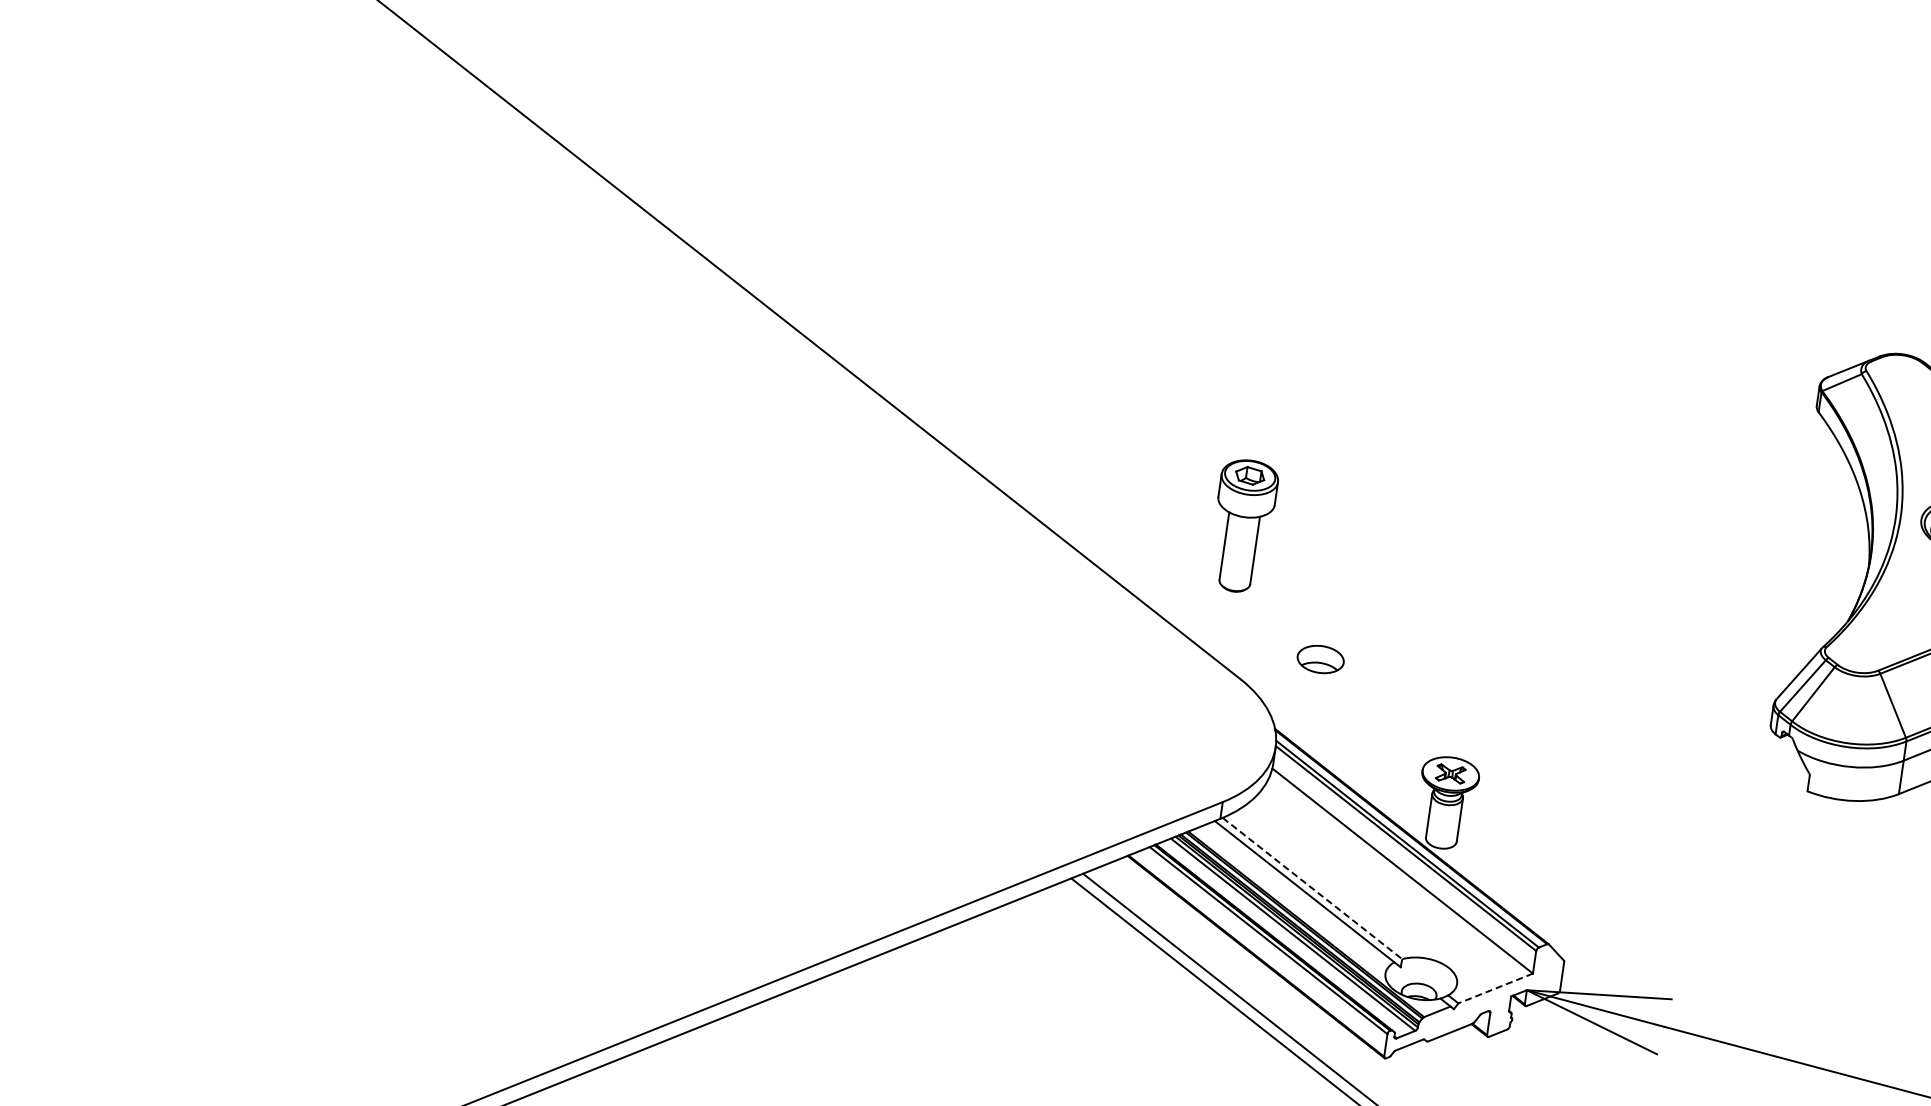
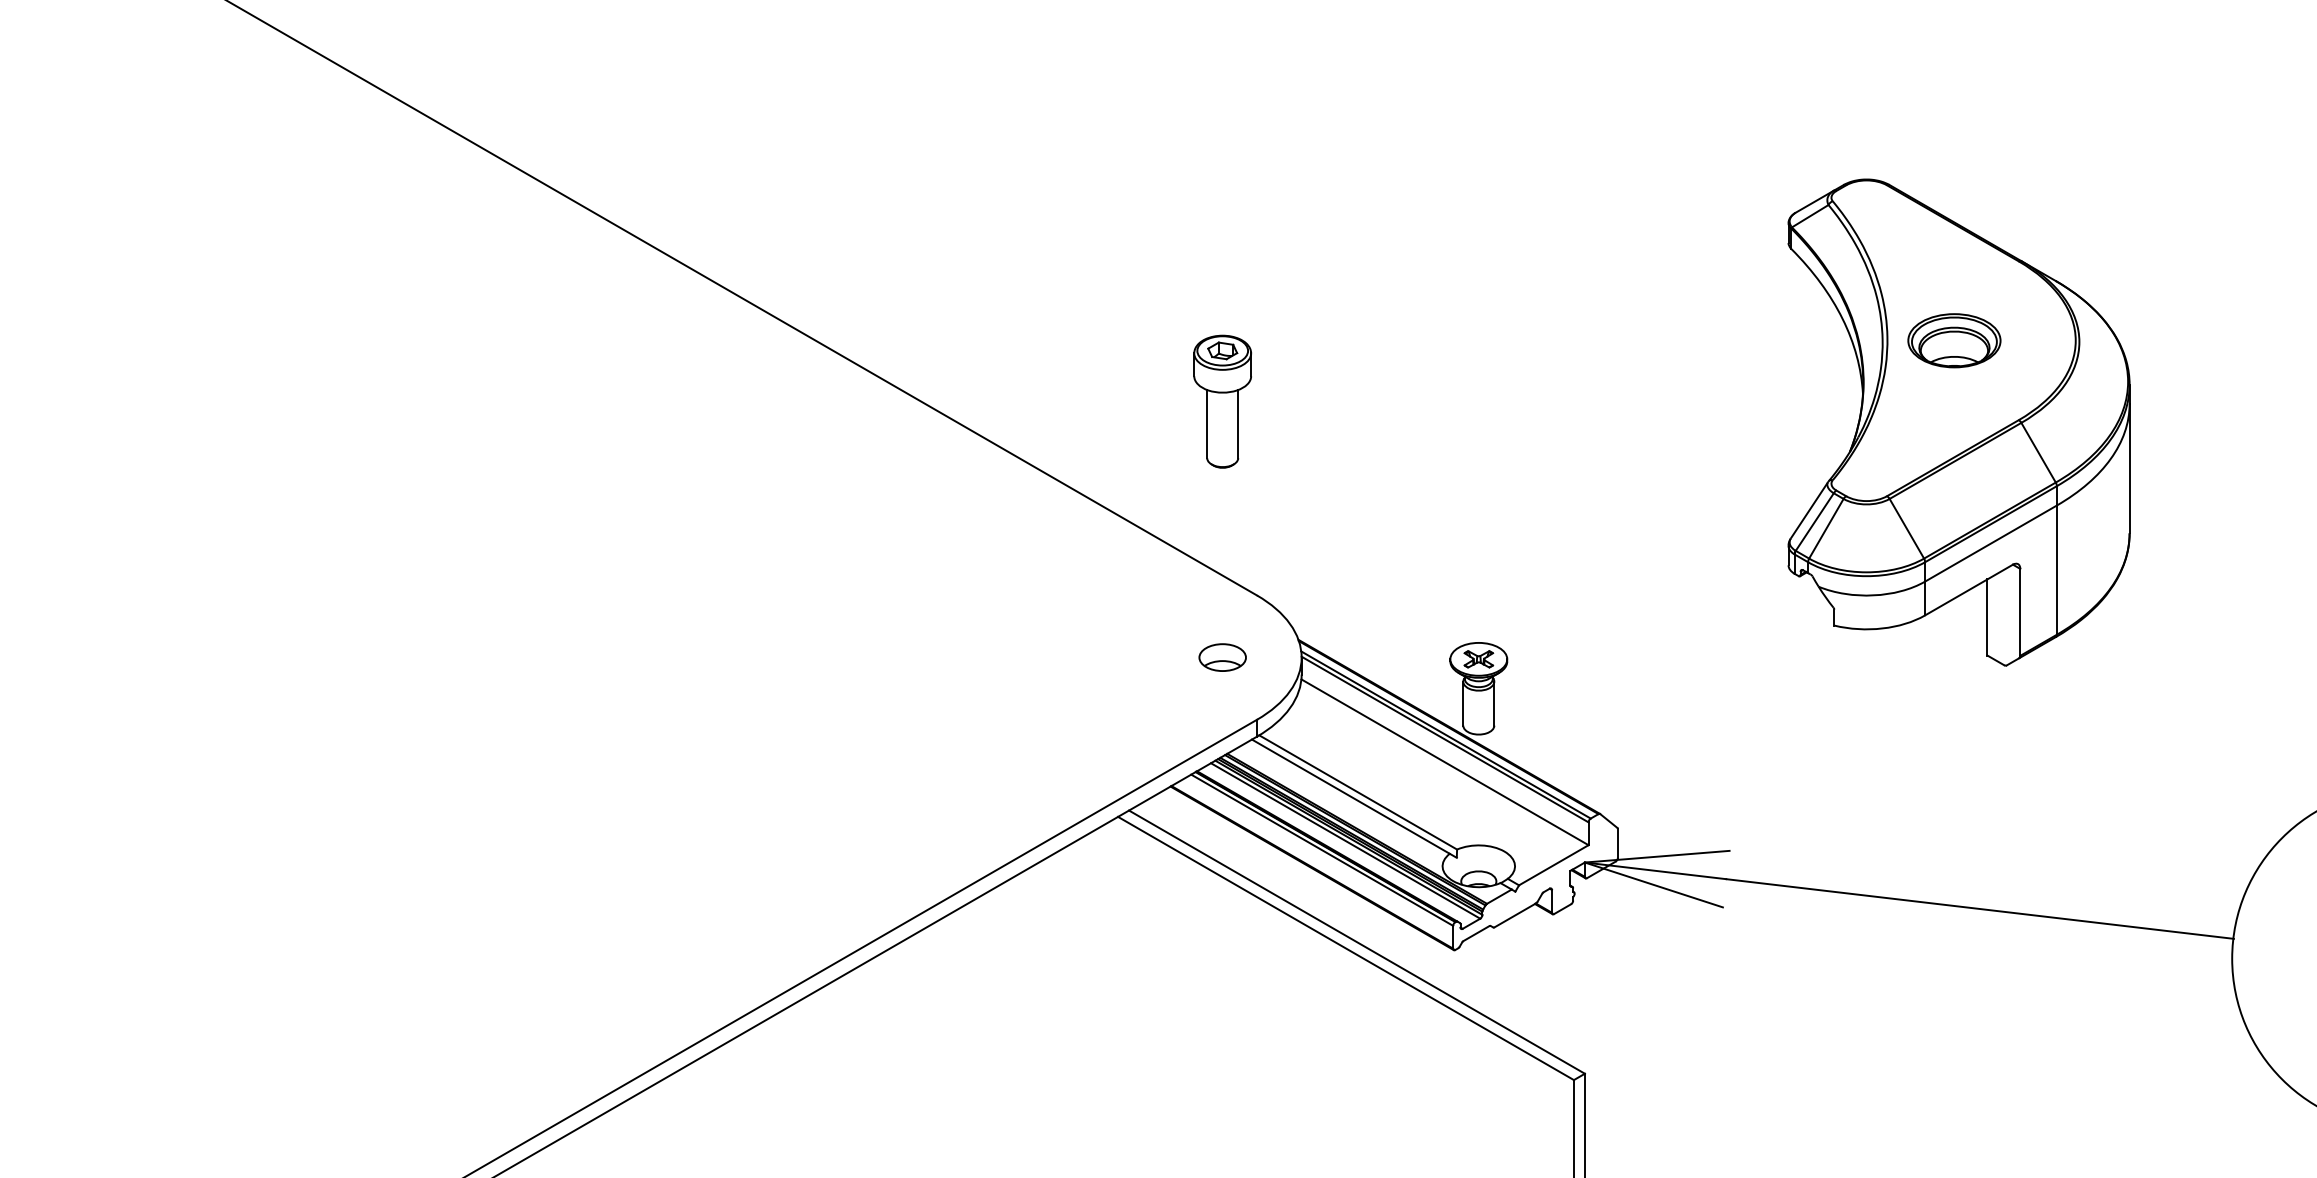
part: (1242, 525) -> (1222, 401), moved
part: (1320, 659) -> (1222, 657), moved
line: (1312, 888) -> (1358, 792), dashed -> solid
line: (1495, 988) -> (1553, 865), dashed -> solid

